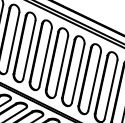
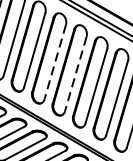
line: (45, 57) -> (55, 61), solid -> dashed
line: (61, 65) -> (75, 73), solid -> dashed

